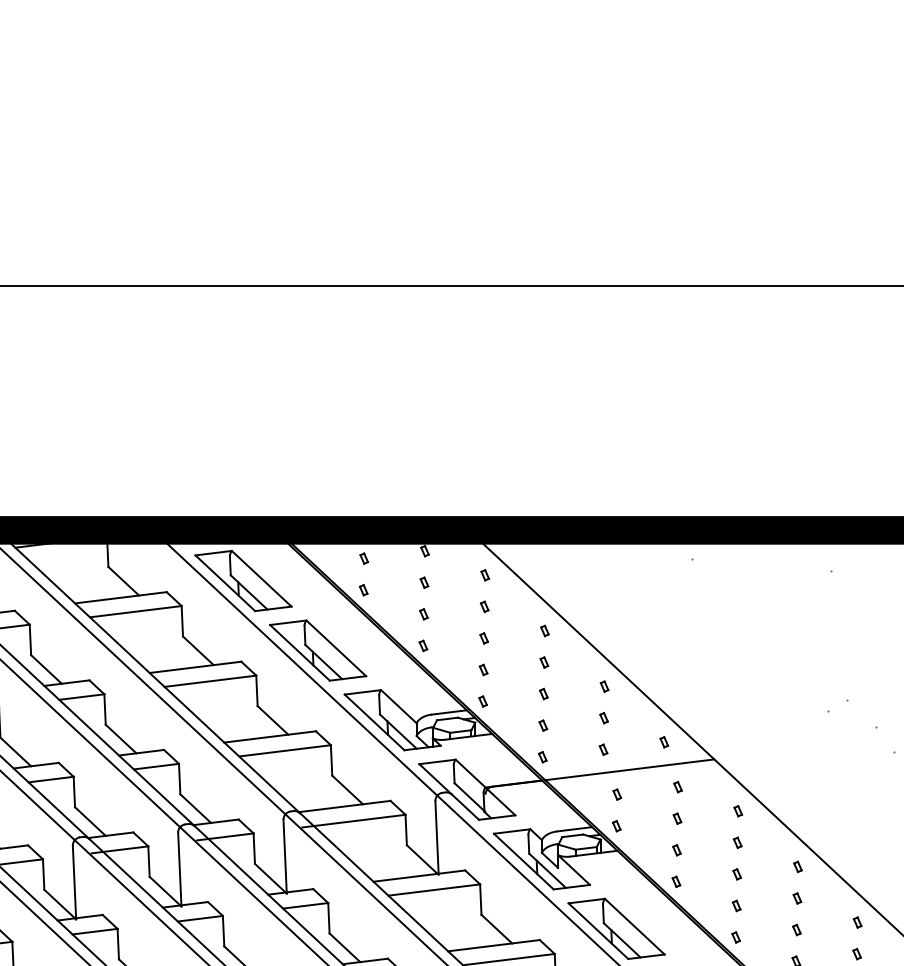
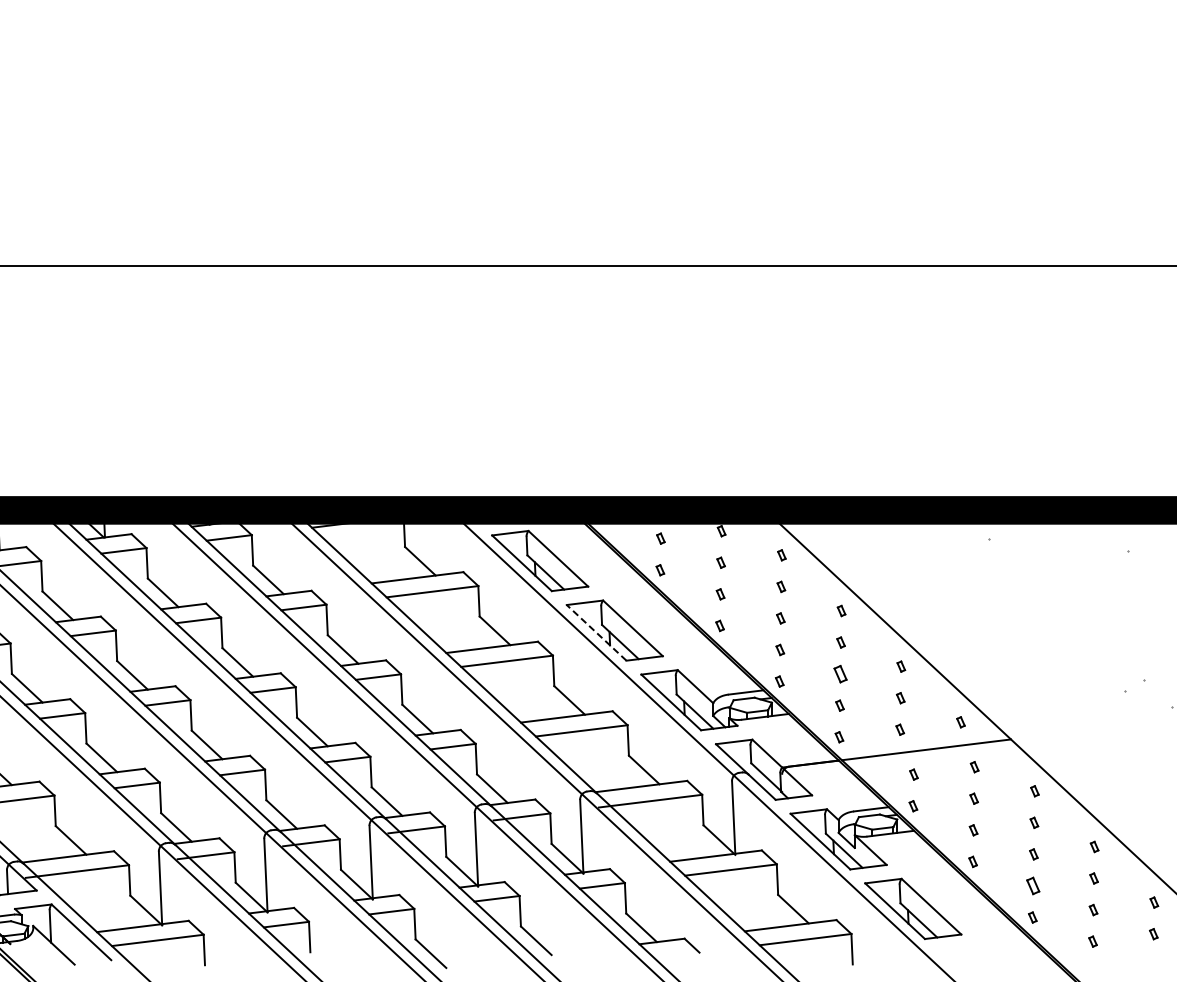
line: (299, 652) -> (596, 632), solid -> dashed
part: (543, 693) -> (840, 673), size x1.6
part: (736, 905) -> (1033, 885), size x1.6

